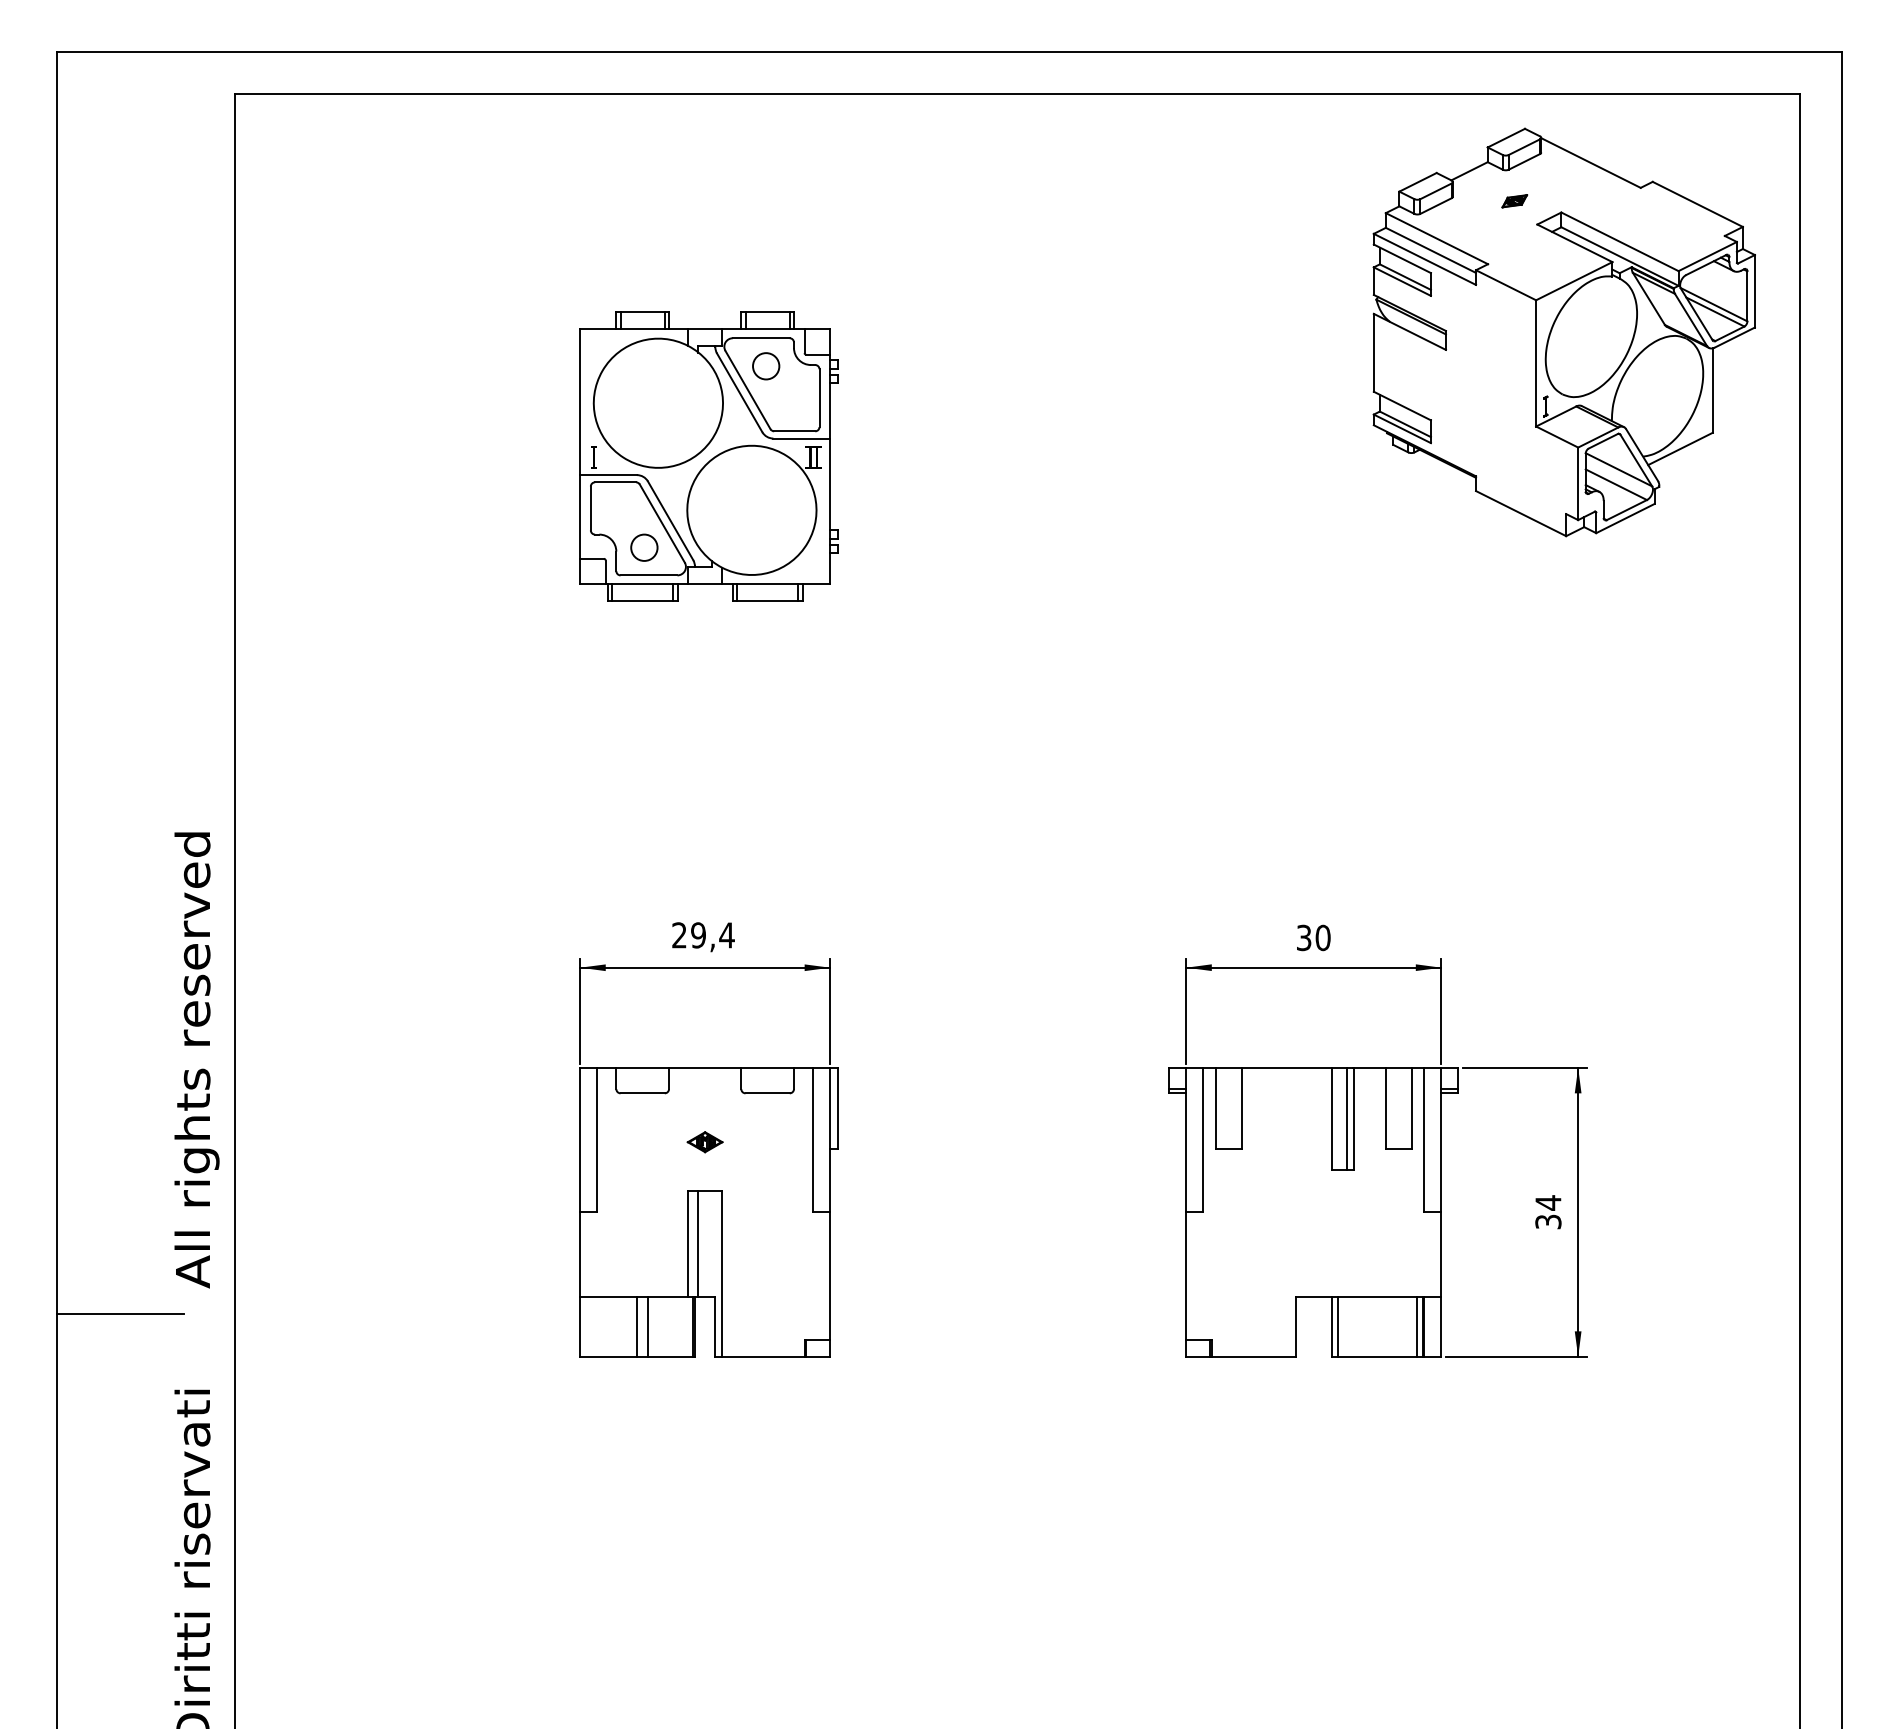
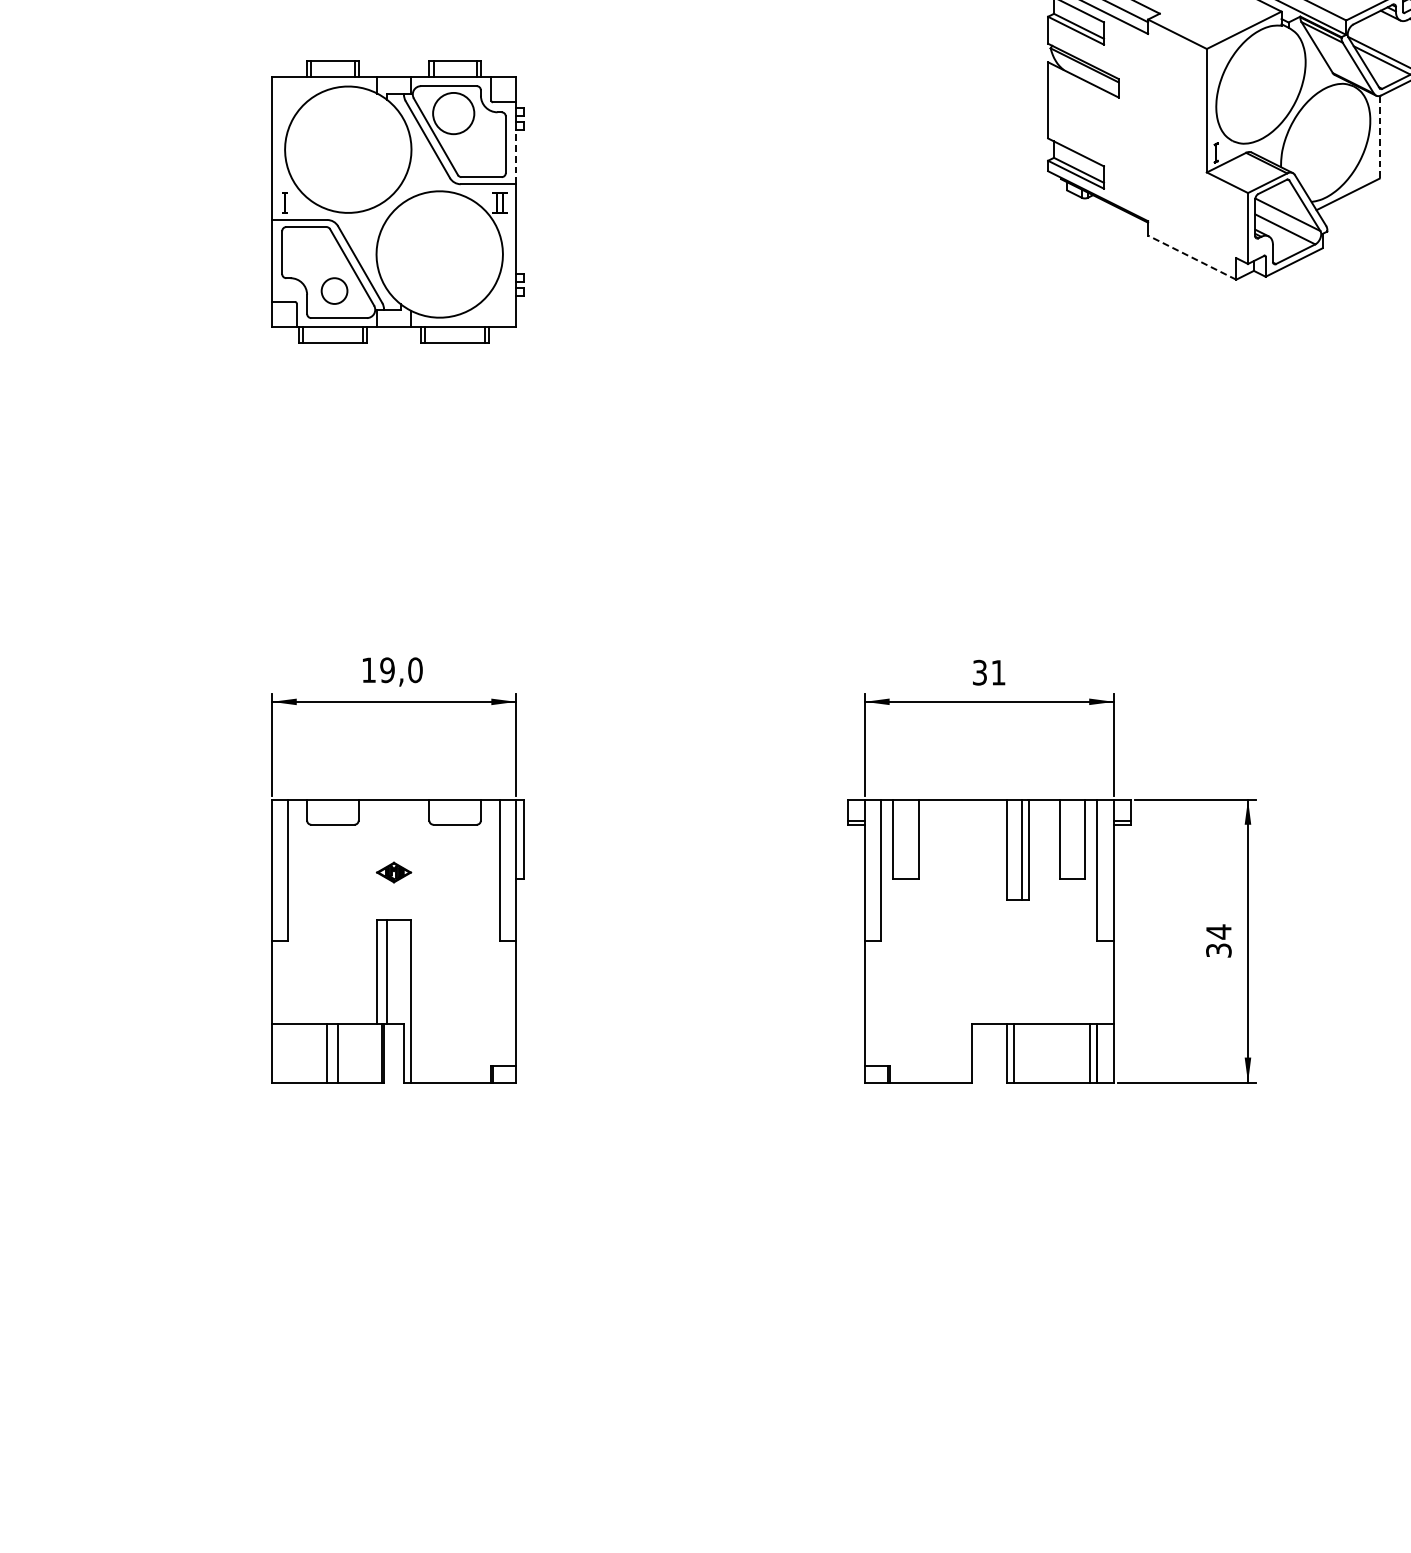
circle: (766, 366) -> (454, 113), size x1.6
line: (1712, 391) -> (1379, 138), solid -> dashed
line: (830, 410) -> (516, 156), solid -> dashed
line: (1520, 513) -> (1191, 257), solid -> dashed
text: (703, 935) -> (392, 670), 29,4 -> 19,0
text: (1322, 937) -> (997, 672), 30 -> 31

